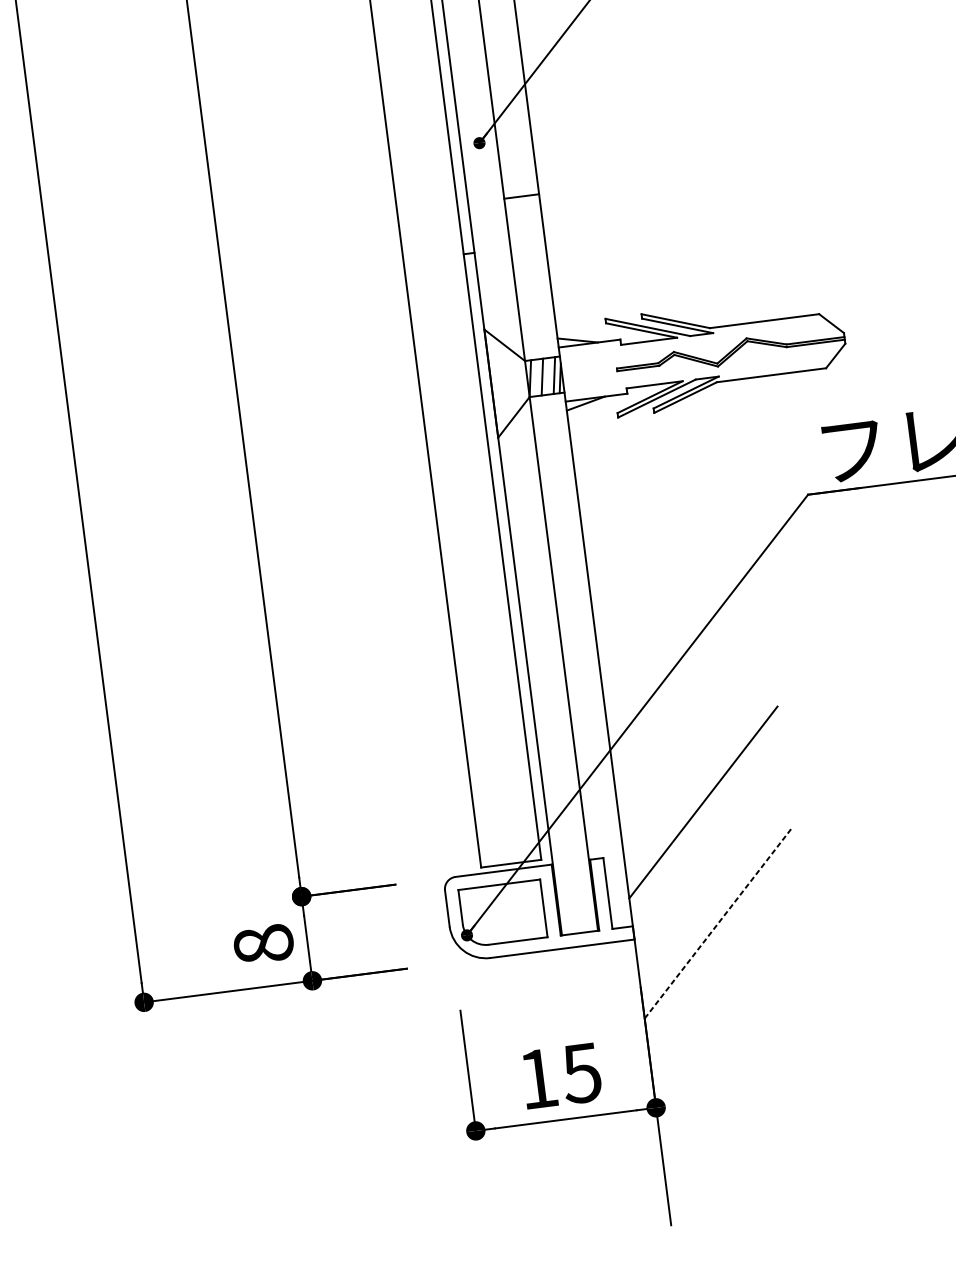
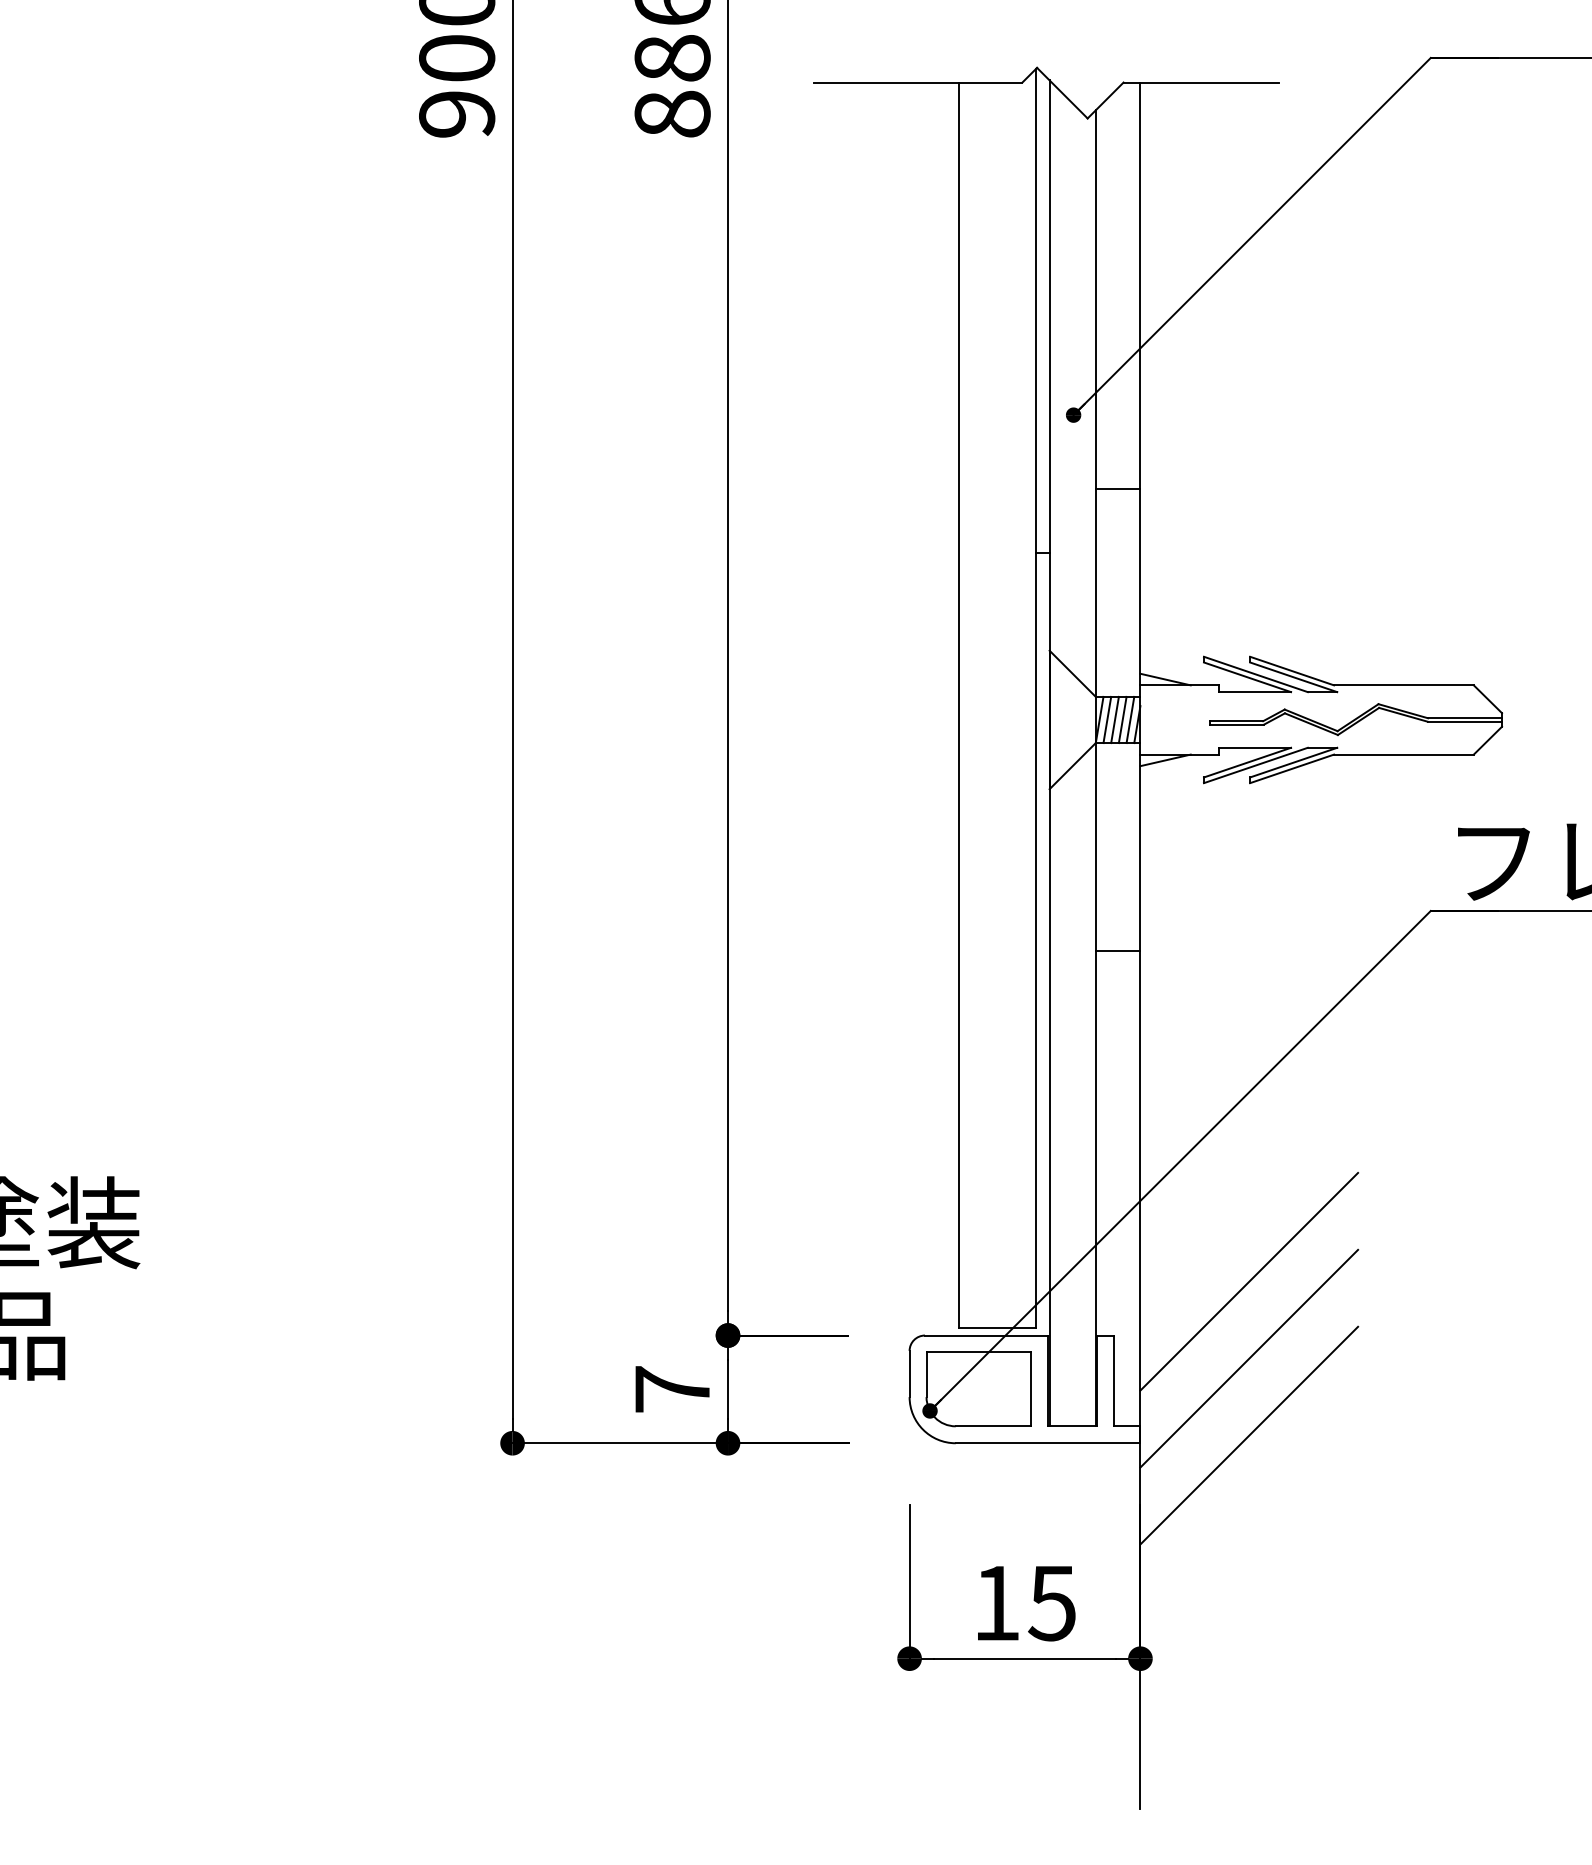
line: (548, 375) -> (1122, 719), added
line: (536, 377) -> (1107, 719), added
line: (567, 556) -> (1117, 950), added
line: (711, 862) -> (1249, 1358), added
line: (719, 922) -> (1249, 1435), dashed -> solid
text: (263, 944) -> (672, 1389), 8 -> 7

